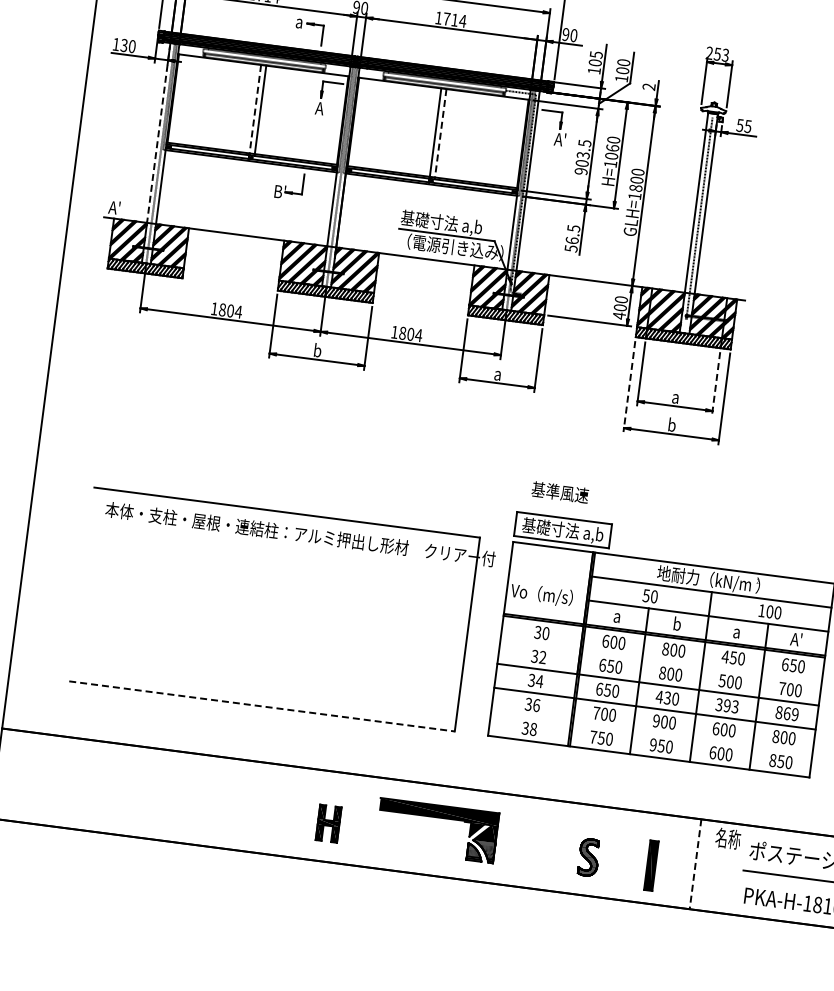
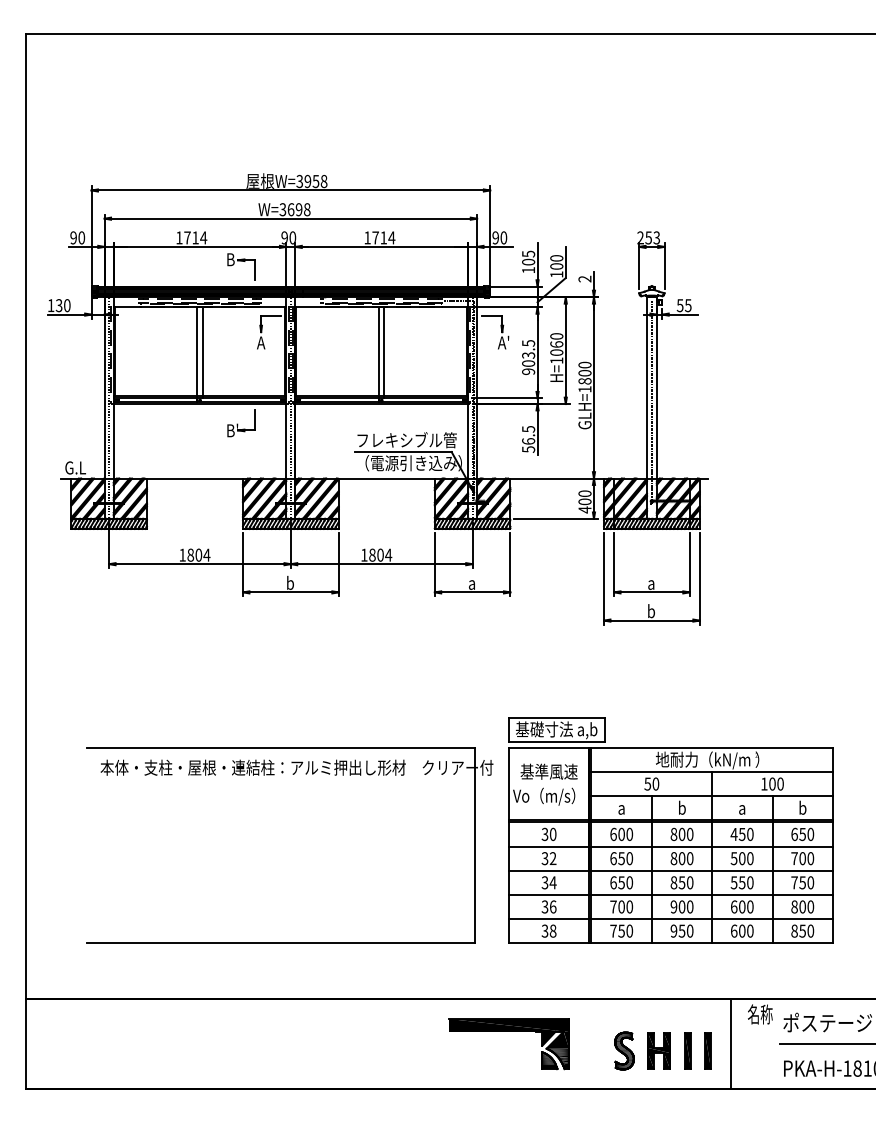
text: (300, 21) -> (230, 259), a -> B
line: (255, 109) -> (197, 352), dashed -> solid
line: (158, 132) -> (104, 387), dashed -> solid
line: (440, 133) -> (384, 352), dashed -> solid
text: (118, 208) -> (74, 467), A' -> G.L
text: (451, 224) -> (406, 440), 基礎寸法 a,b -> フレキシブル管
line: (715, 383) -> (689, 564), dashed -> solid
line: (629, 386) -> (604, 578), dashed -> solid
text: (559, 492) -> (548, 771), moved
text: (795, 638) -> (801, 807), A' -> b
line: (660, 660) -> (670, 846), added
text: (663, 697) -> (677, 882), 430 -> 850
text: (727, 705) -> (742, 882), 393 -> 550
line: (262, 706) -> (281, 943), dashed -> solid
text: (787, 713) -> (802, 882), 869 -> 750
line: (651, 733) -> (670, 919), added
part: (437, 818) -> (508, 1031), moved
part: (328, 823) -> (658, 1050), moved
line: (695, 864) -> (731, 1044), dashed -> solid
part: (651, 865) -> (687, 1050), size x0.71
part: (671, 867) -> (707, 1050), added

